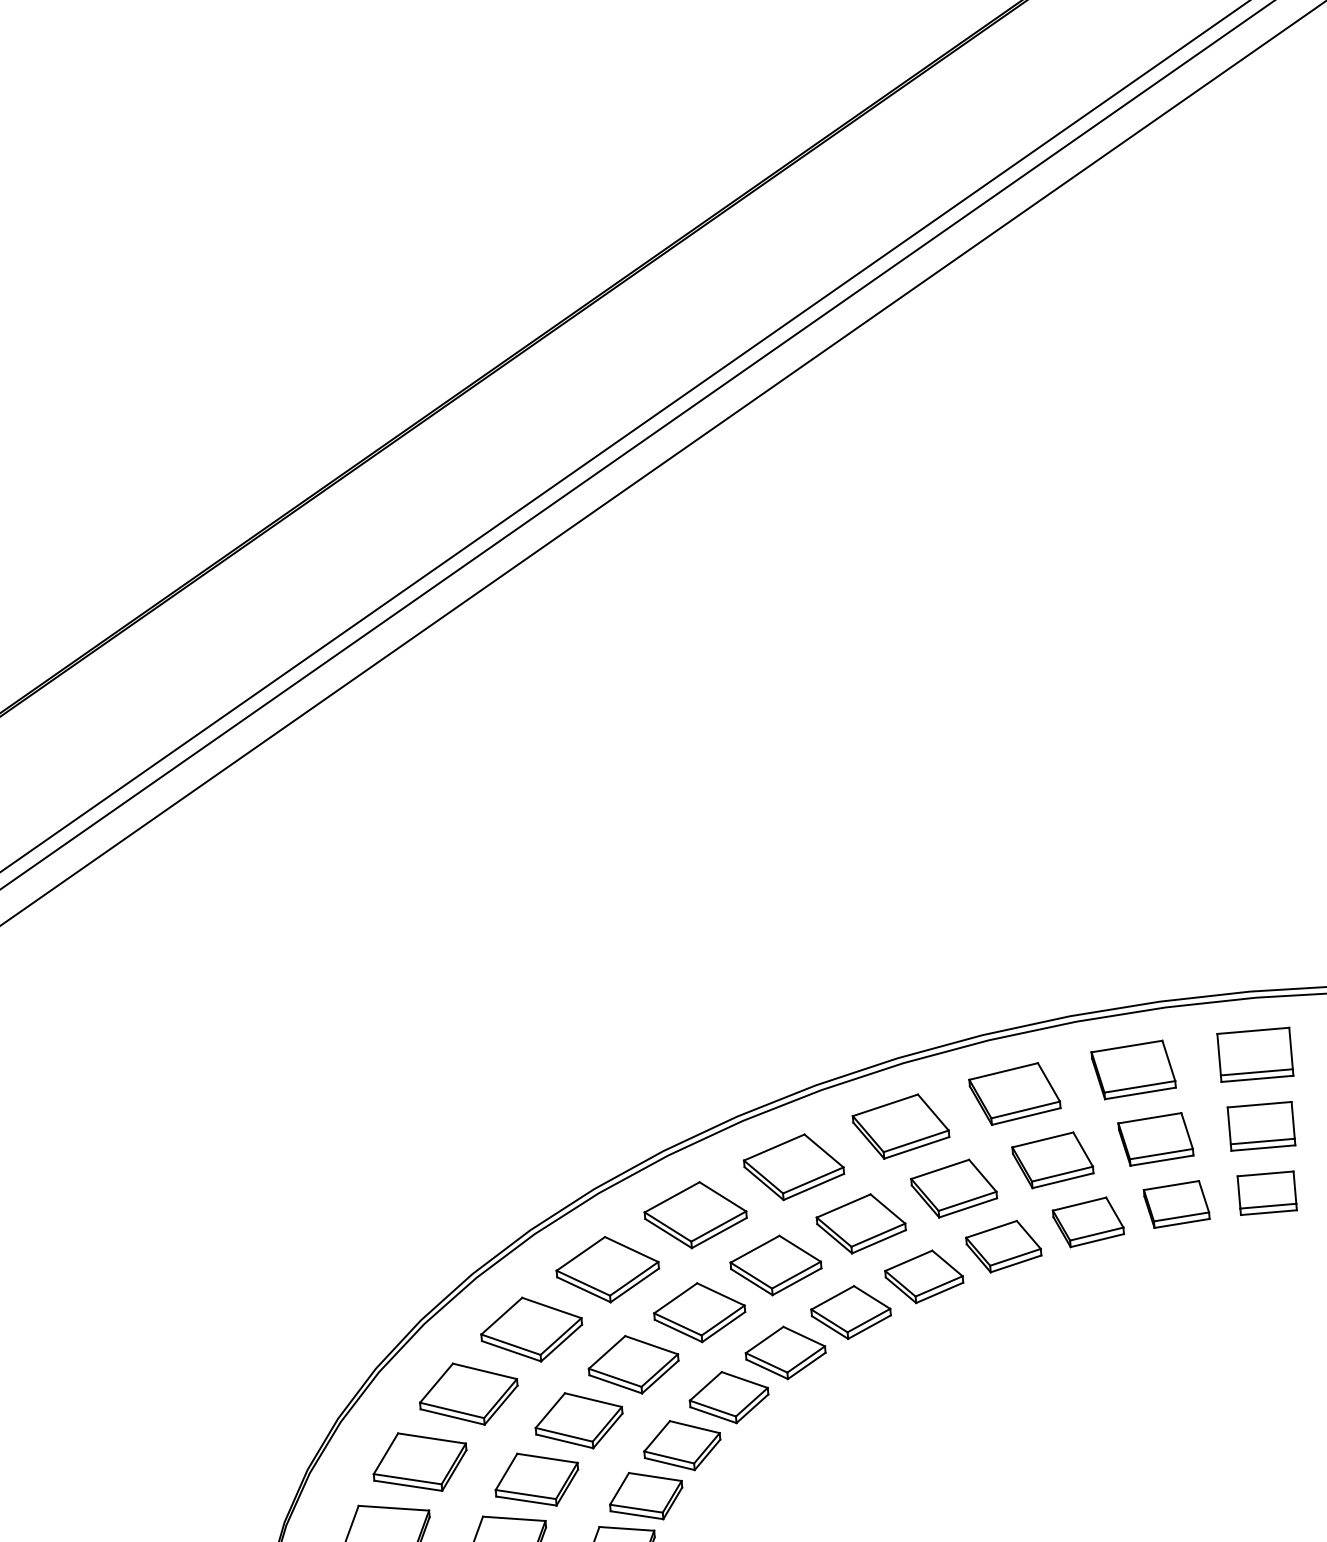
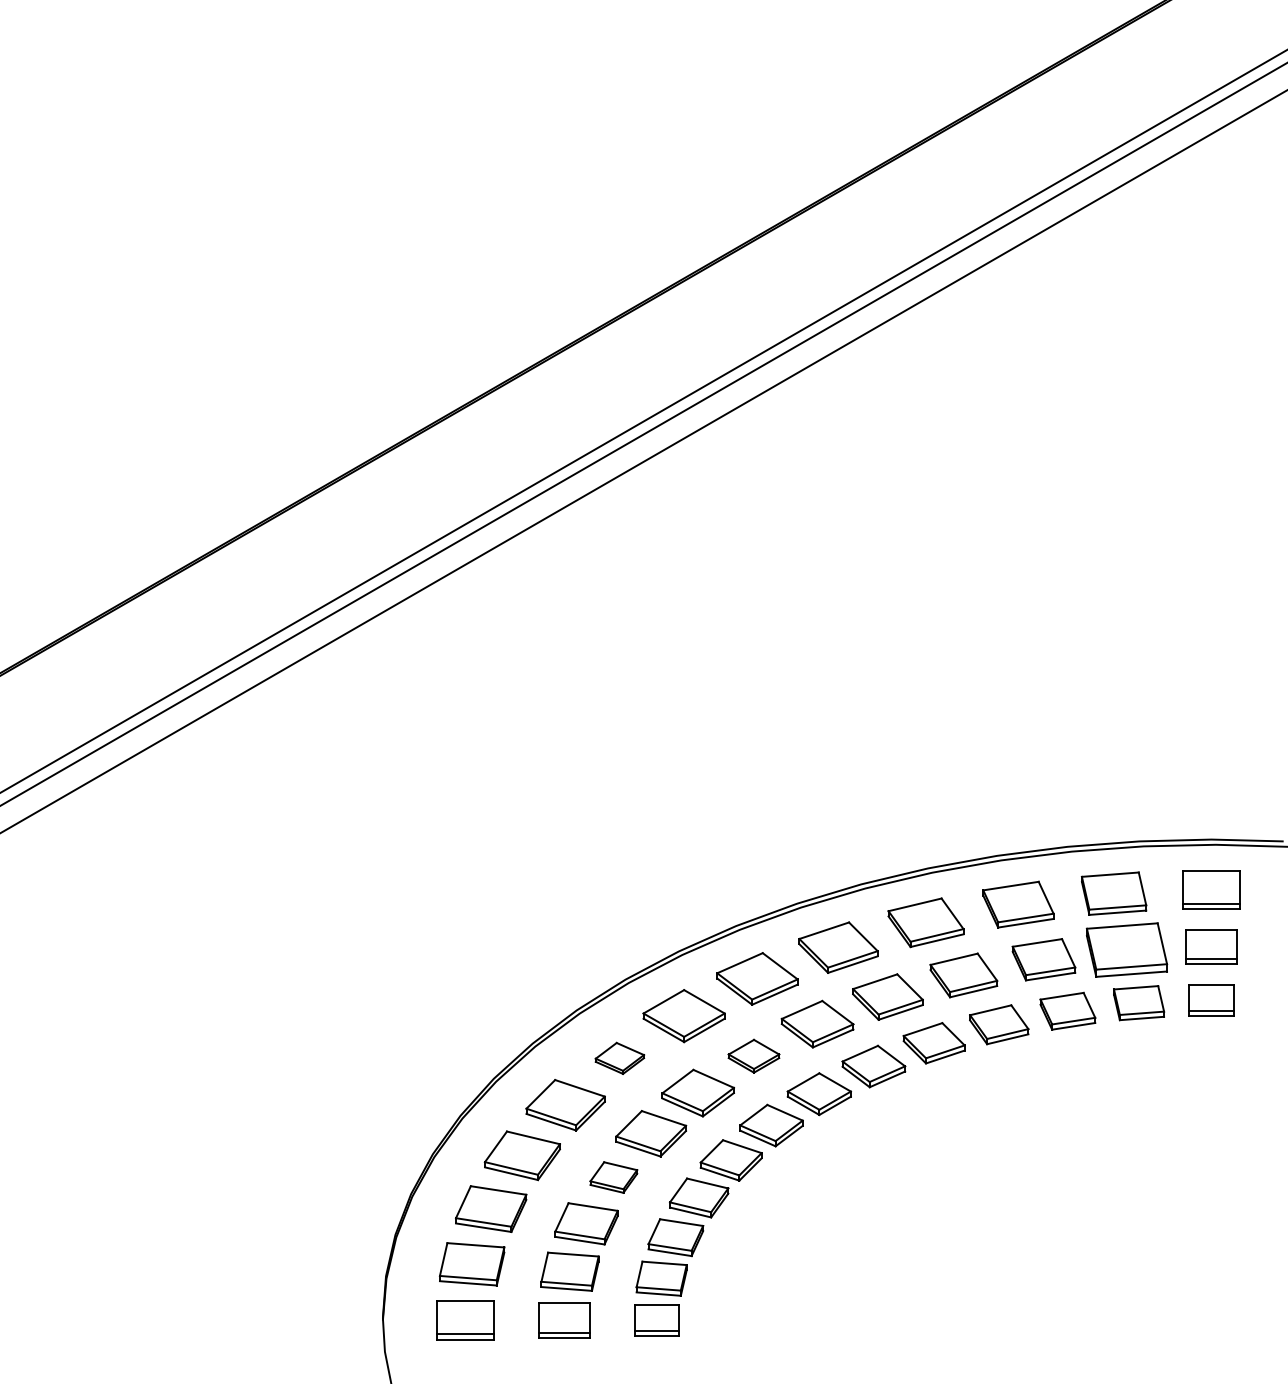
part: (1155, 1139) -> (1126, 950), size x1.4
part: (698, 1311) -> (753, 1055), size x0.7
part: (531, 1329) -> (619, 1058), size x0.6
part: (536, 1479) -> (613, 1177), size x0.7

